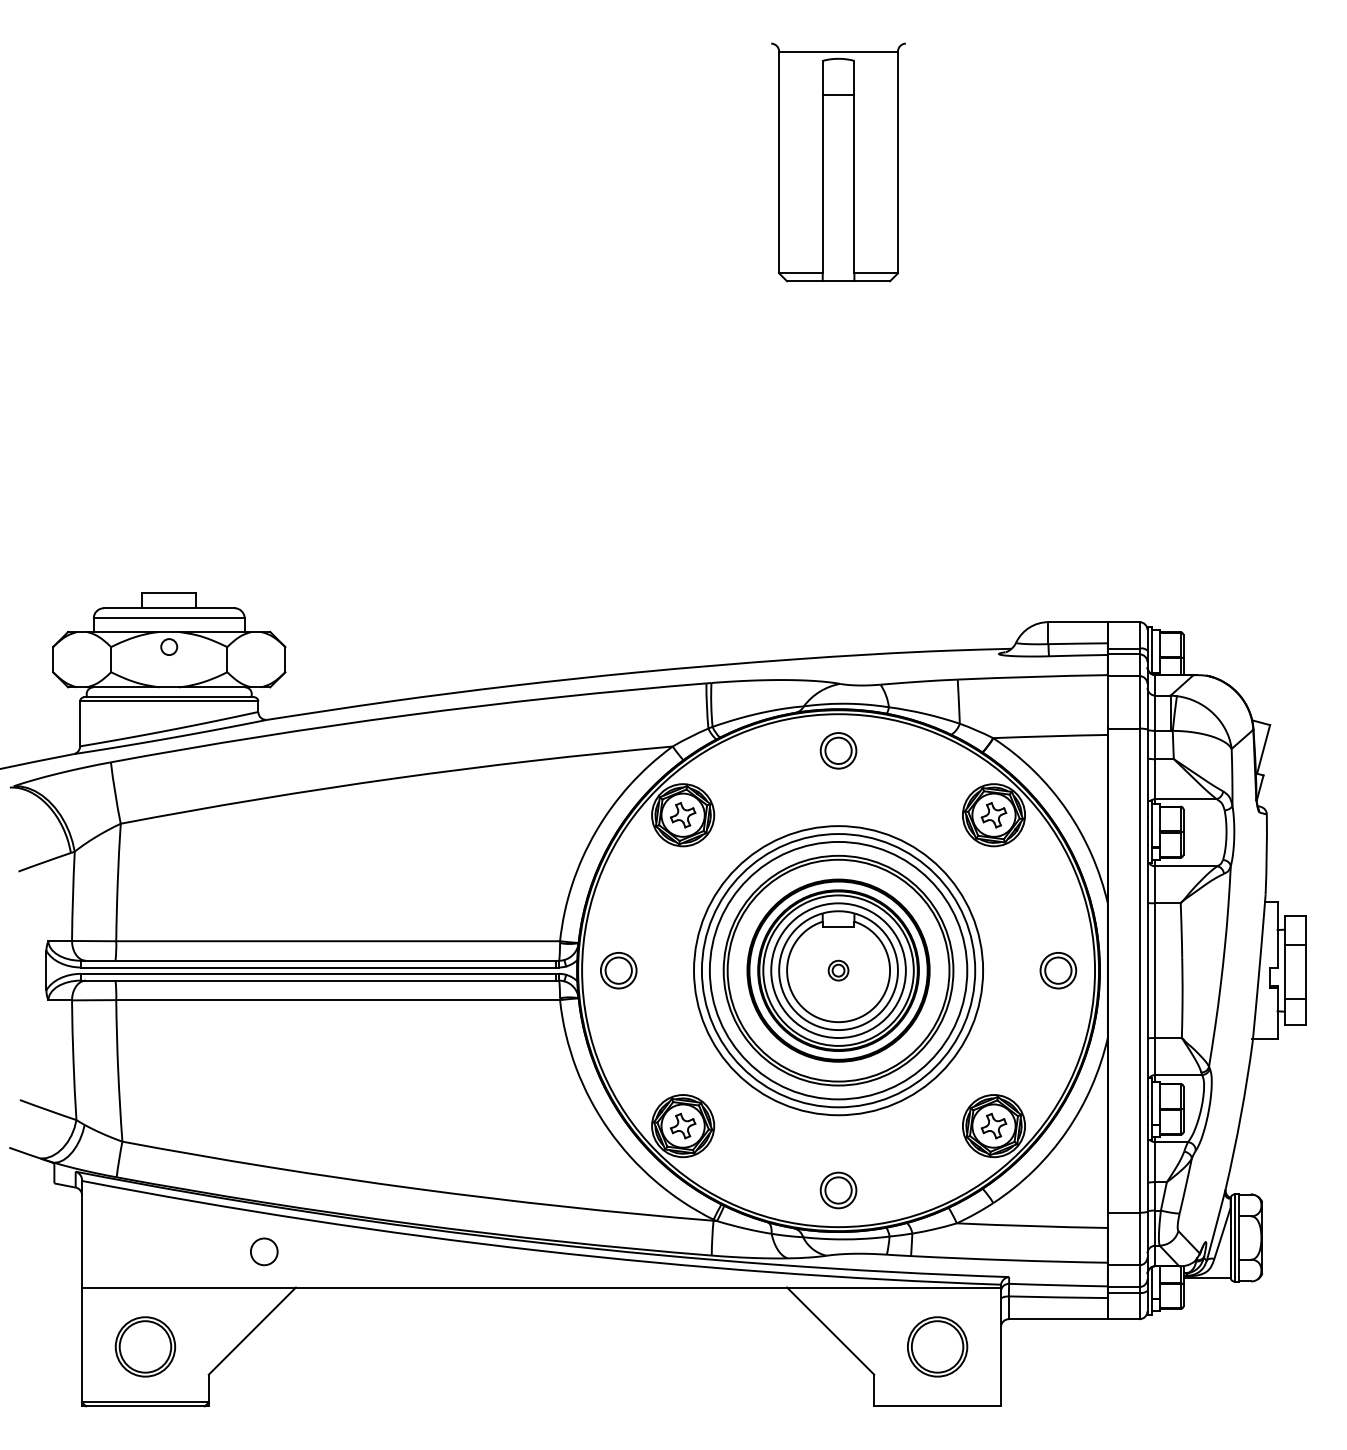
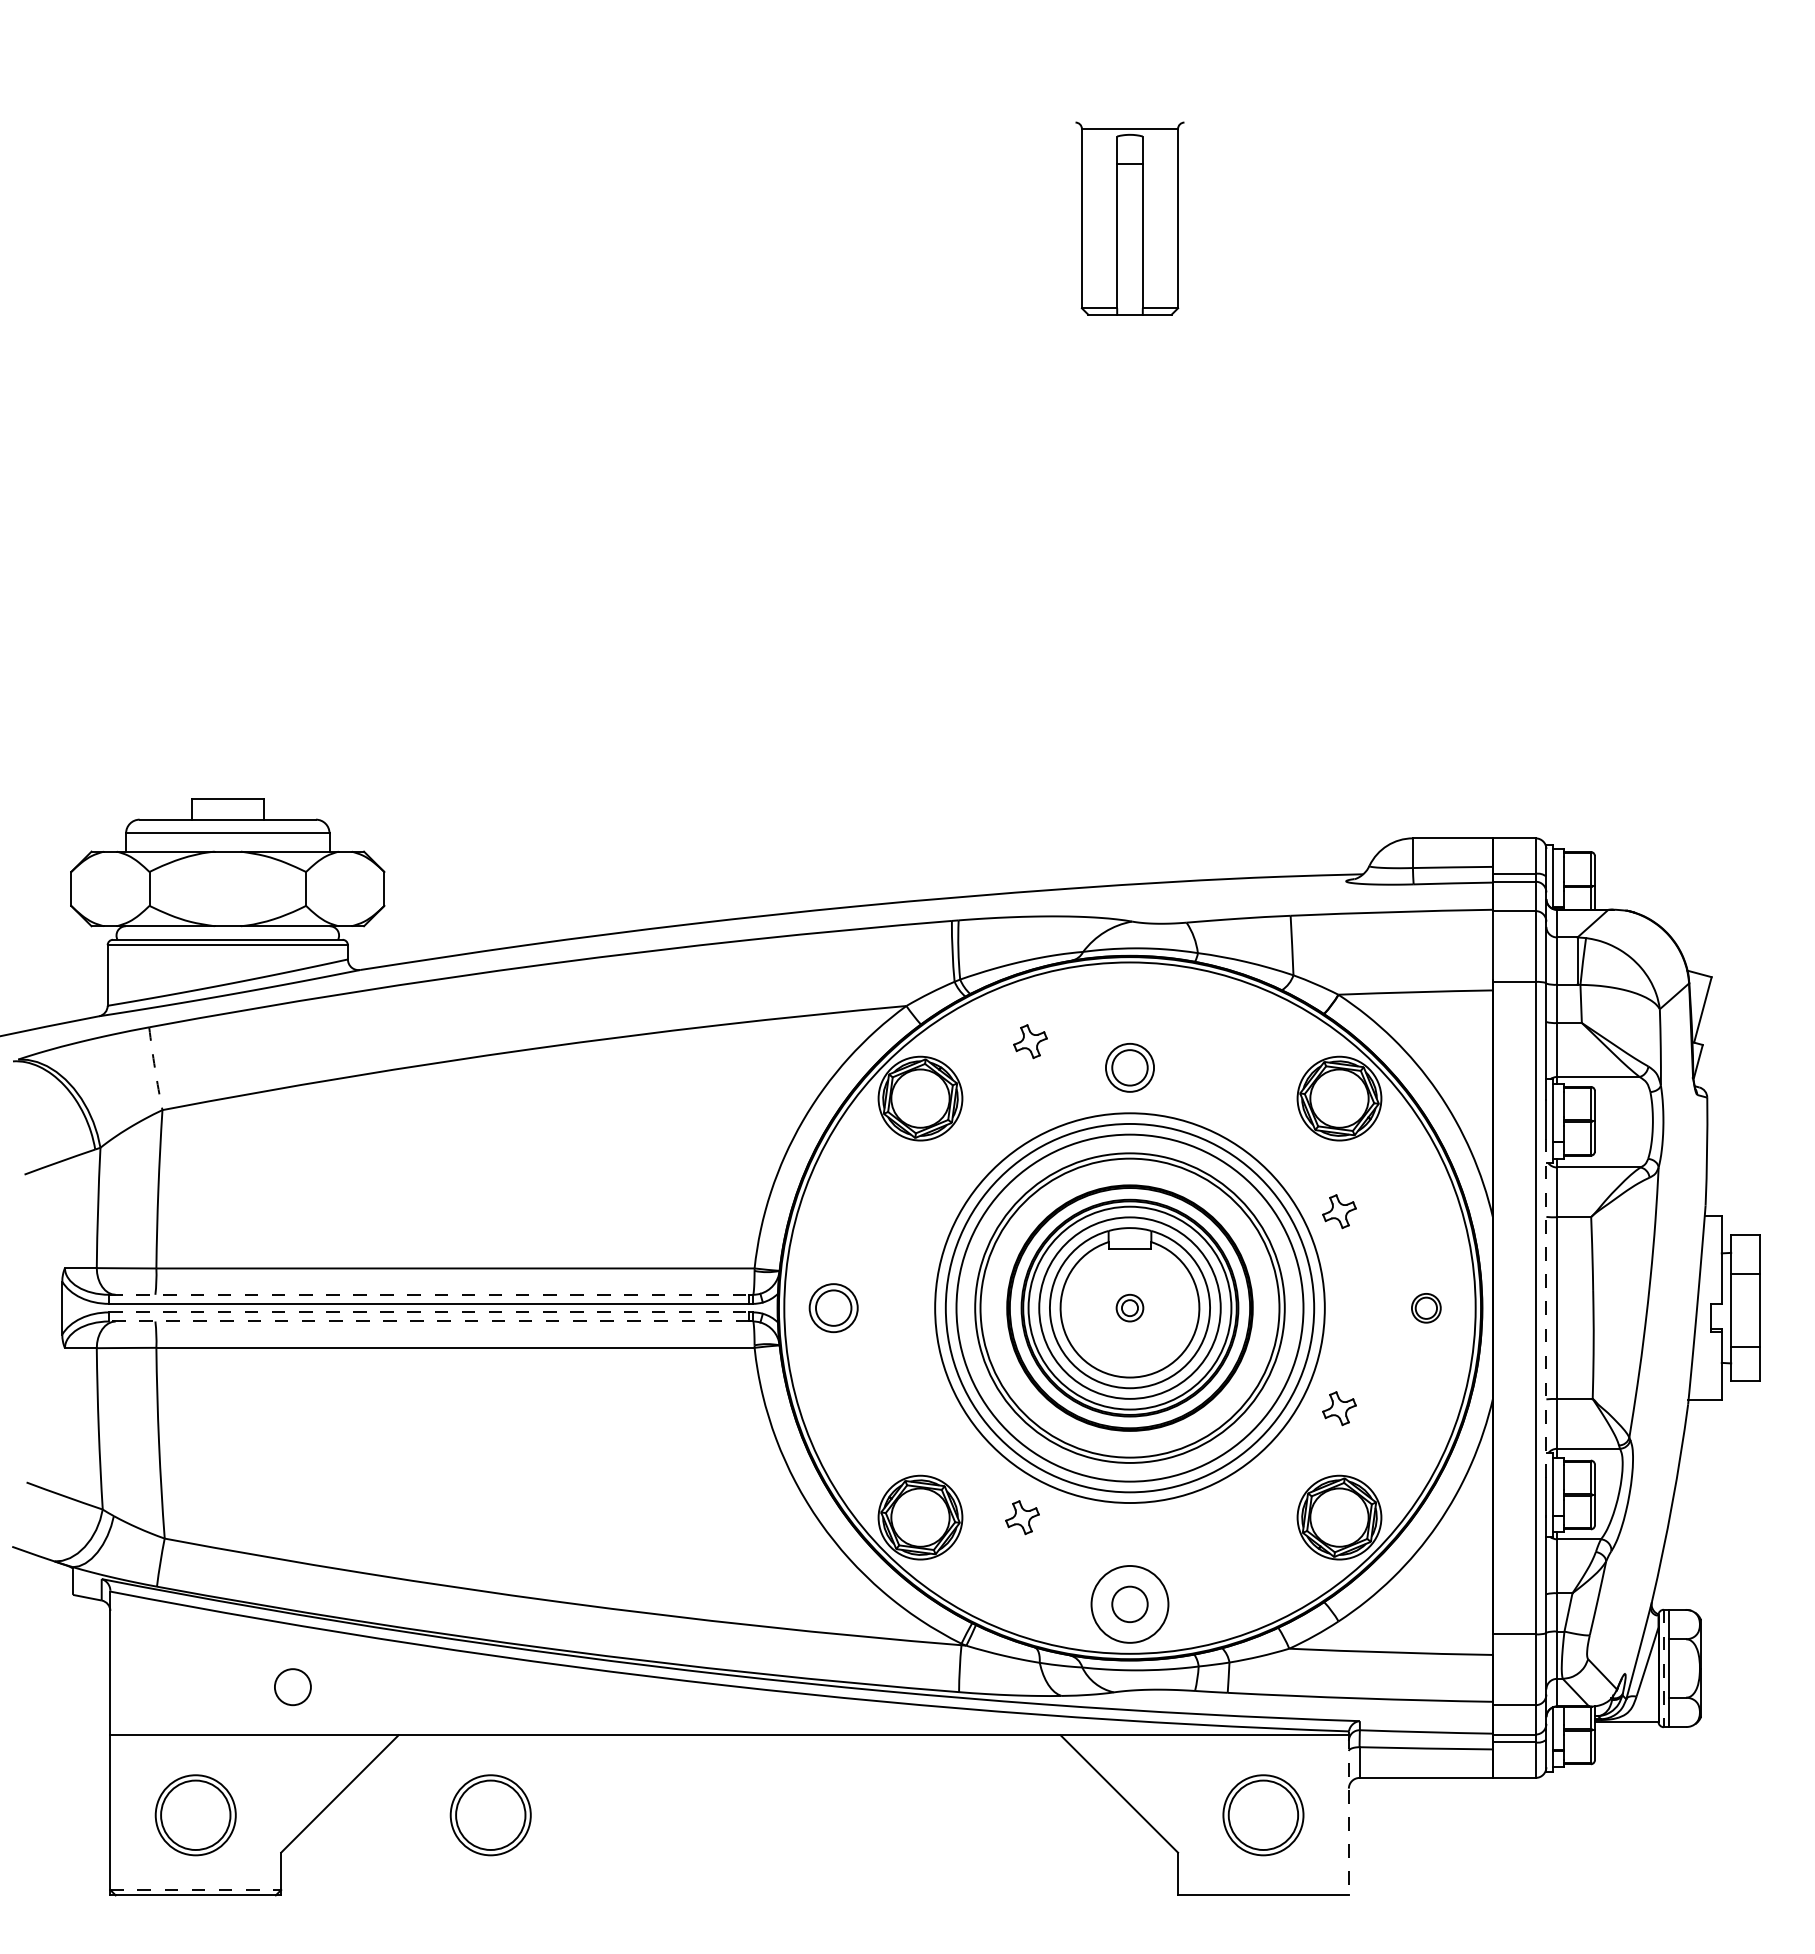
part: (838, 162) -> (1129, 218), size x0.6
circle: (169, 646) -> (227, 871), removed
part: (838, 750) -> (1129, 1067), moved
arc: (115, 792) -> (155, 1068), solid -> dashed
part: (683, 815) -> (1030, 1041), moved
part: (994, 815) -> (1339, 1211), moved
line: (318, 960) -> (429, 1294), solid -> dashed
part: (1058, 970) -> (1426, 1308), size x0.6
line: (1147, 970) -> (1546, 1308), solid -> dashed
line: (318, 973) -> (429, 1312), solid -> dashed
line: (318, 980) -> (428, 1321), solid -> dashed
part: (683, 1125) -> (1022, 1517), moved
part: (994, 1125) -> (1339, 1408), moved
circle: (838, 1190) -> (1129, 1604), size x1.6
line: (1234, 1238) -> (1663, 1668), solid -> dashed
circle: (263, 1252) -> (292, 1687), moved
part: (364, 1347) -> (490, 1815), added
line: (1000, 1347) -> (1348, 1815), solid -> dashed
line: (146, 1402) -> (196, 1890), solid -> dashed

